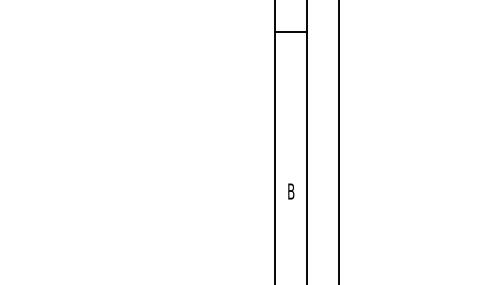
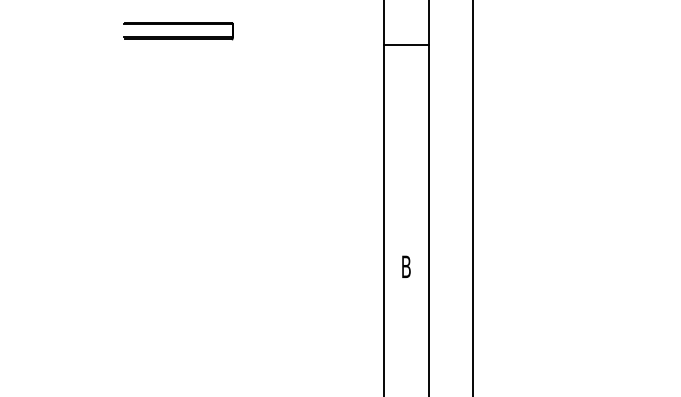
part: (127, 22) -> (178, 31), added

